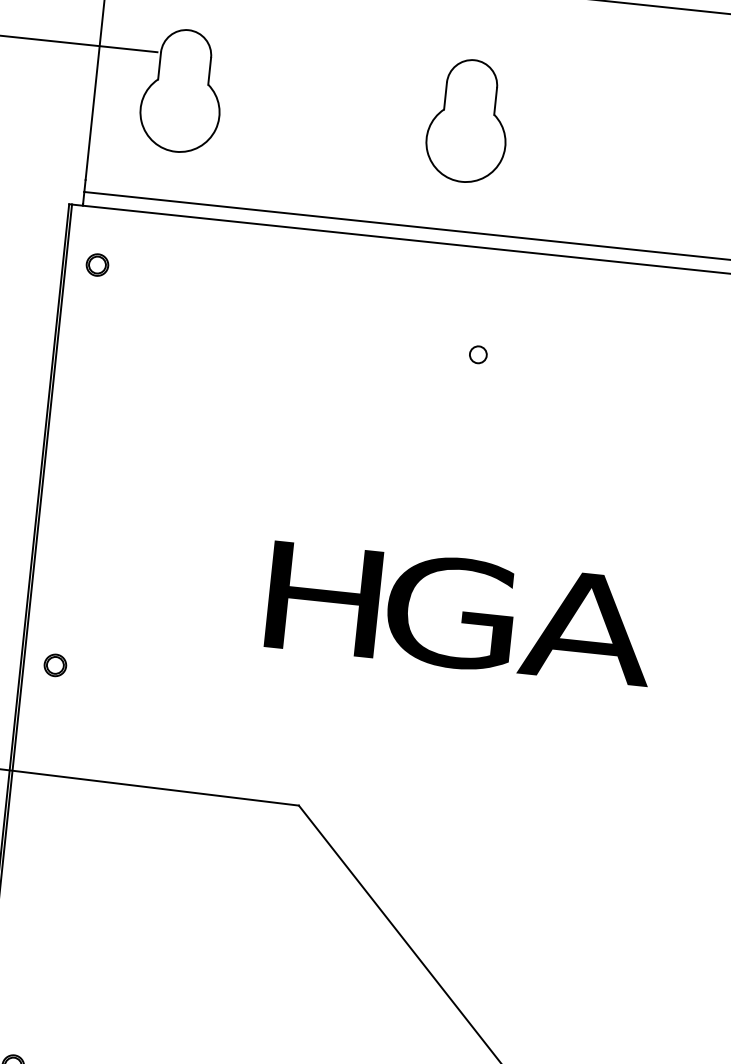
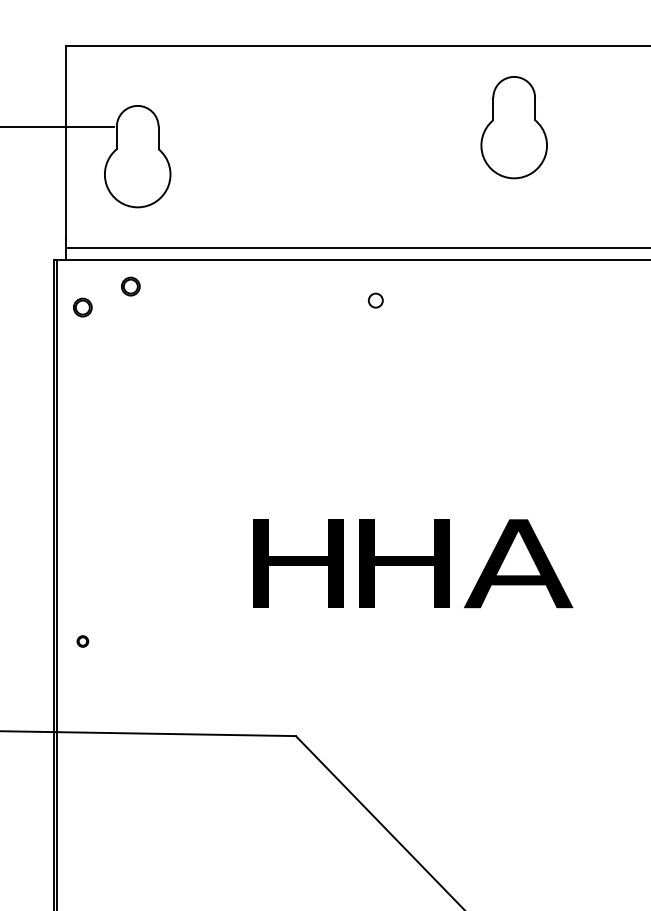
part: (467, 120) -> (513, 127), moved
part: (157, 245) -> (130, 286), added
circle: (477, 354) -> (375, 300), moved
text: (450, 612) -> (404, 563), G -> H
part: (55, 665) -> (82, 641), size x0.6

